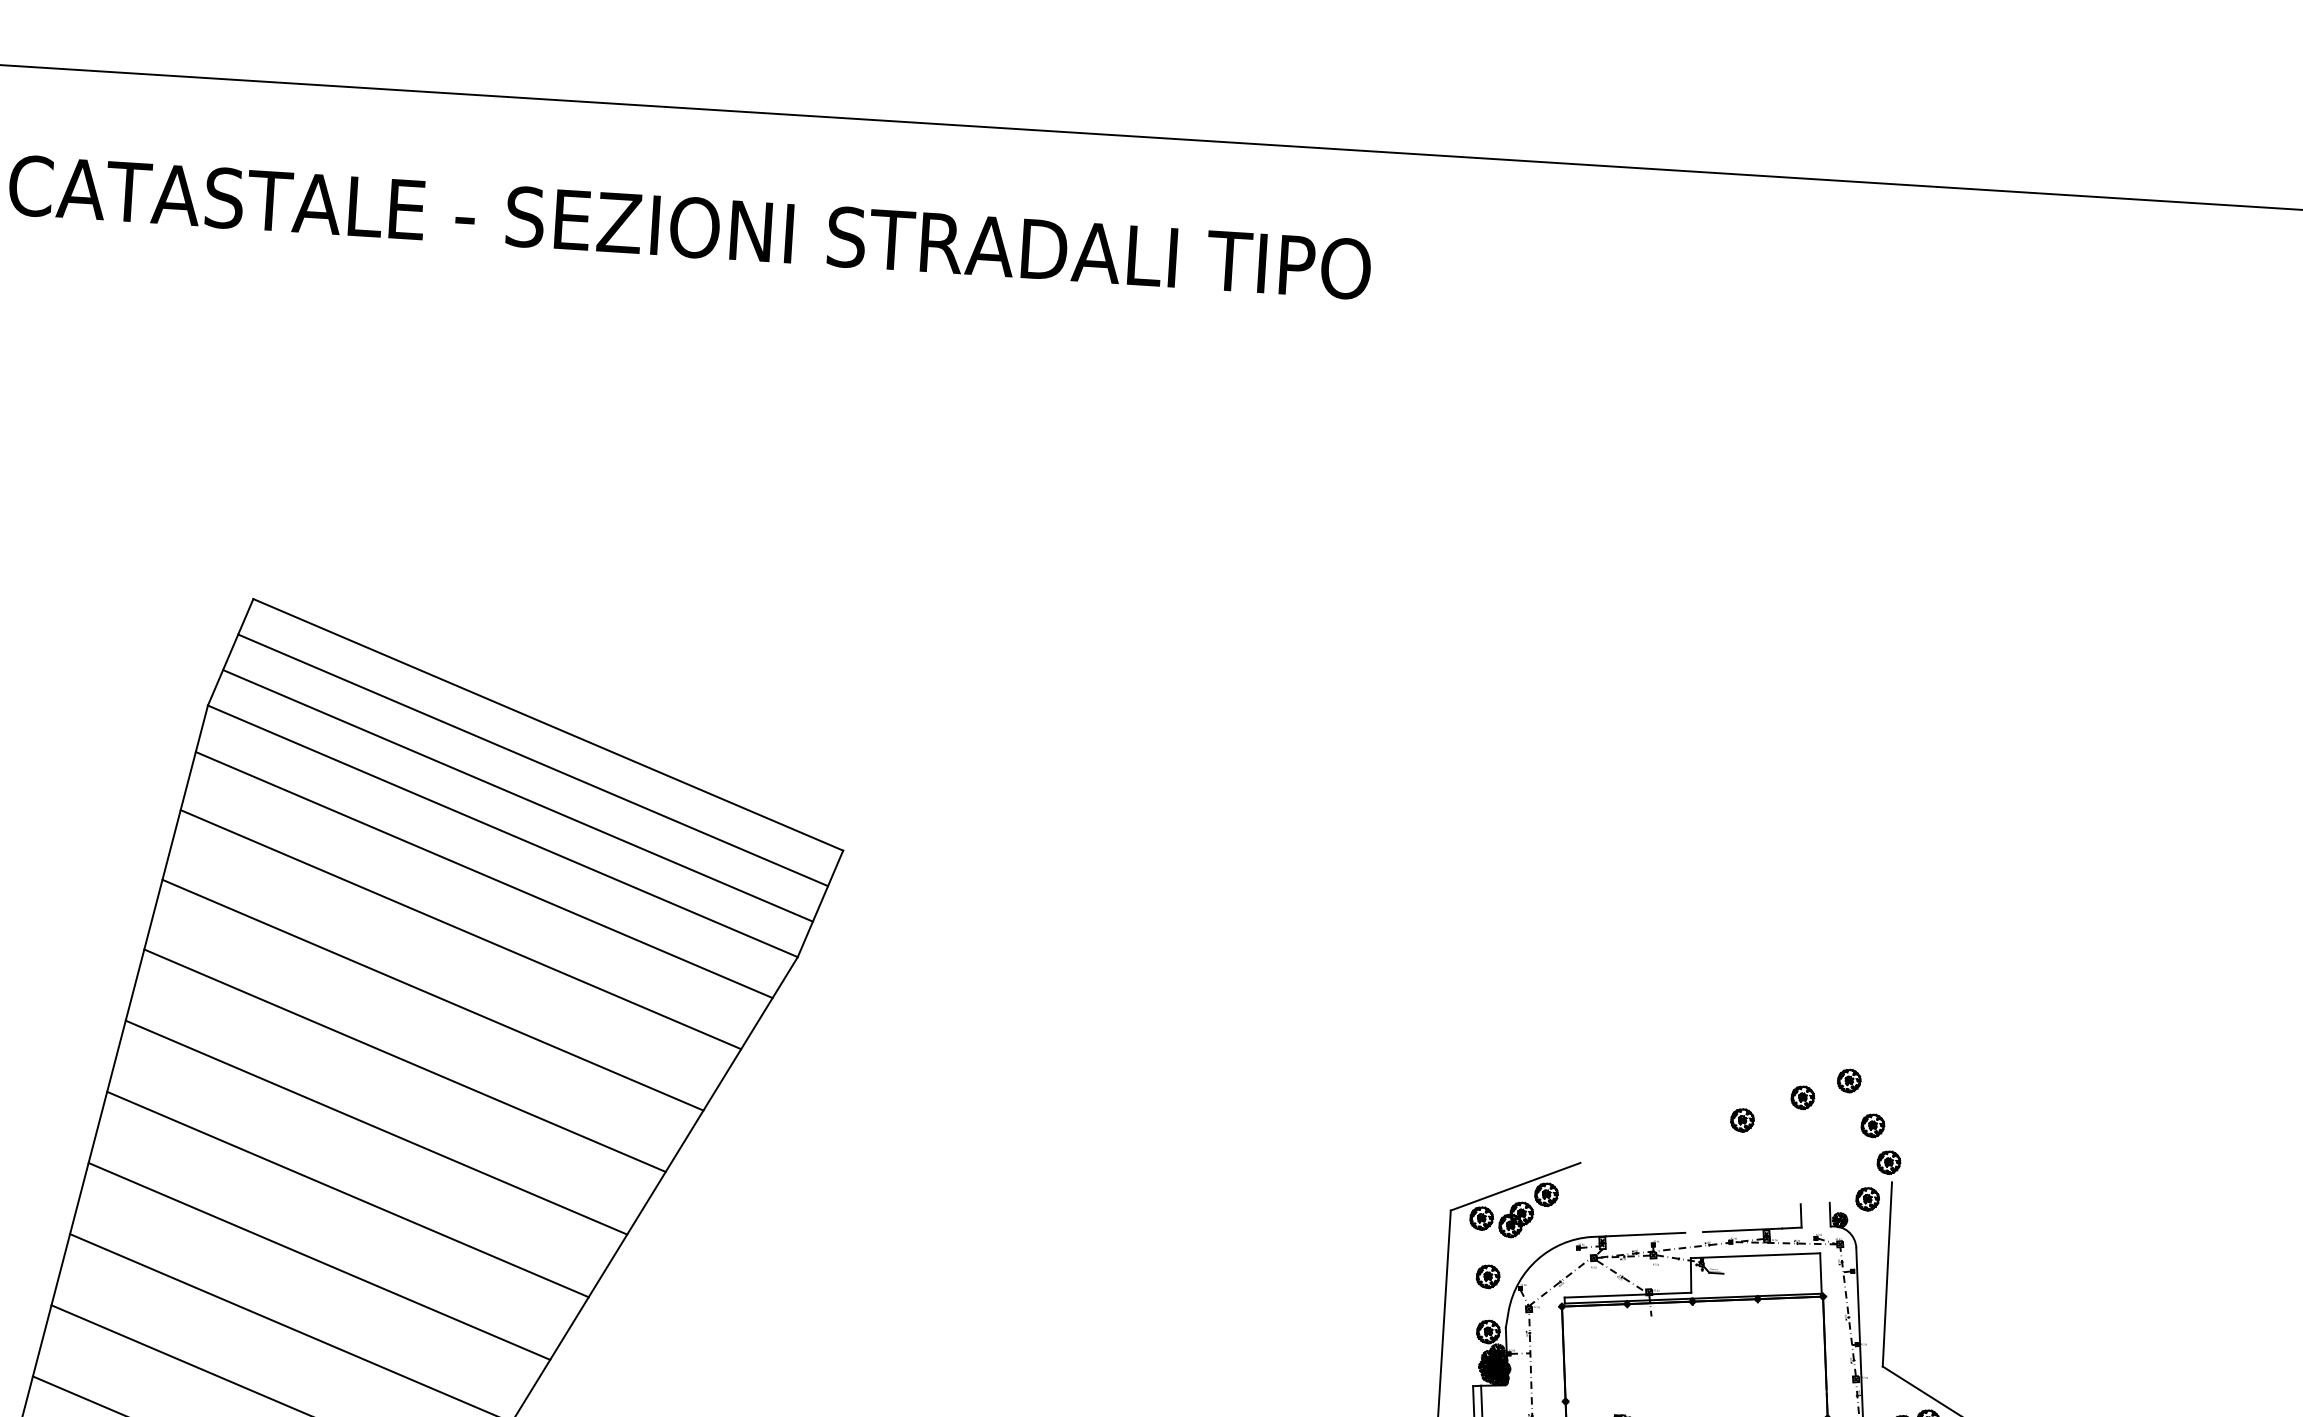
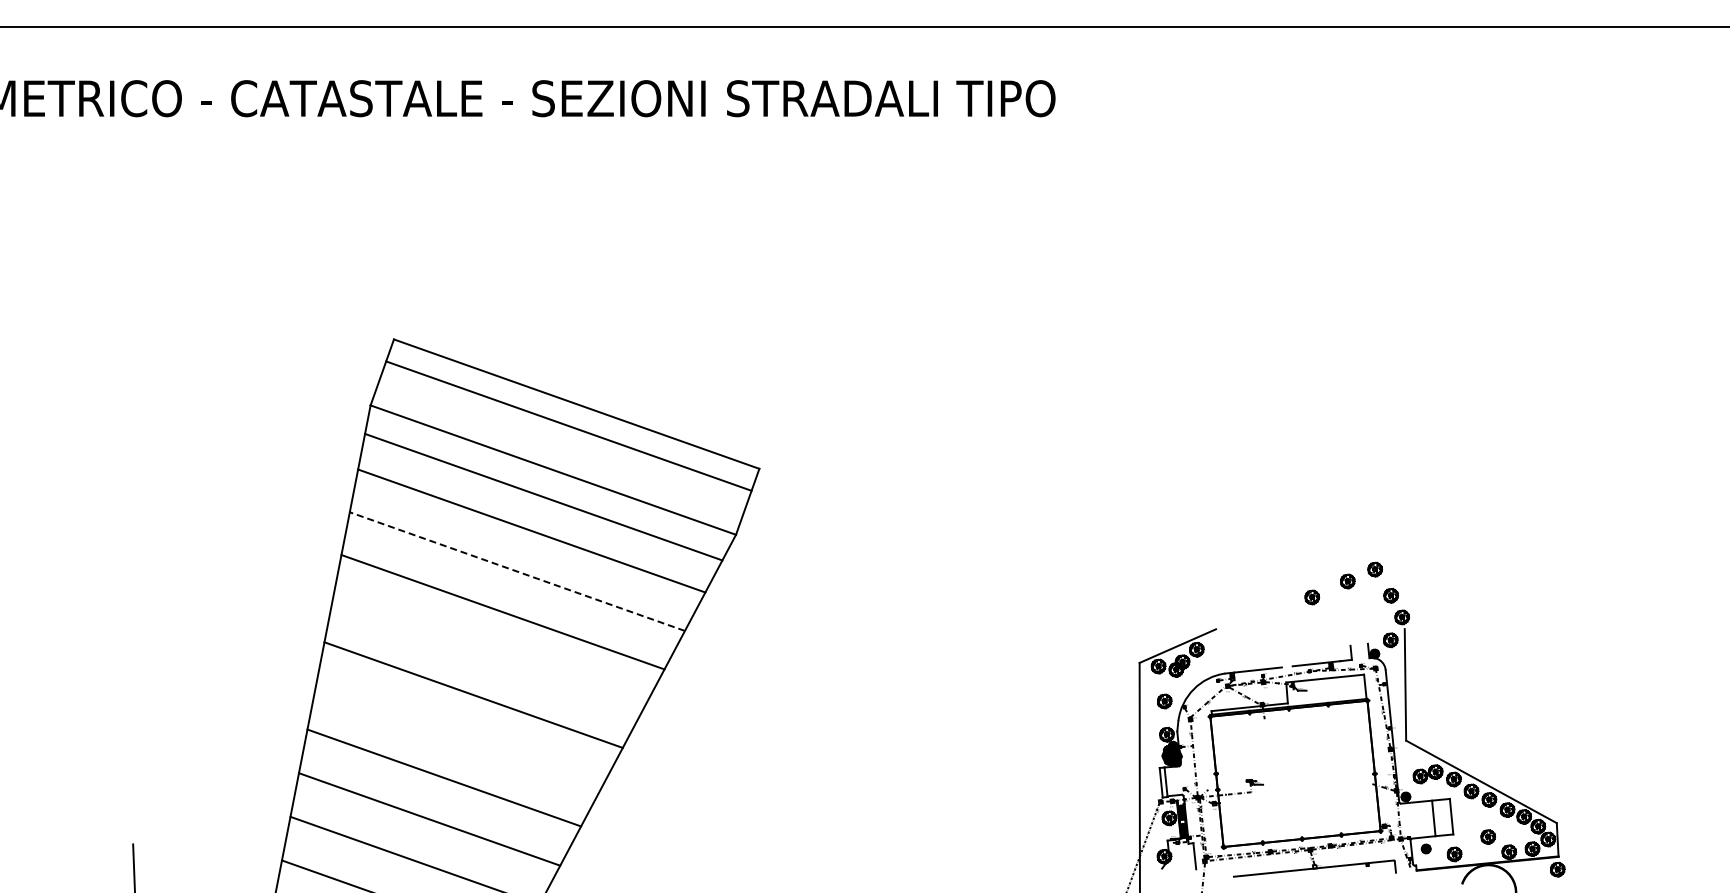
line: (517, 794) -> (560, 447), removed
line: (433, 995) -> (517, 571), solid -> dashed
line: (375, 1127) -> (487, 653), removed
line: (318, 1261) -> (458, 736), removed

